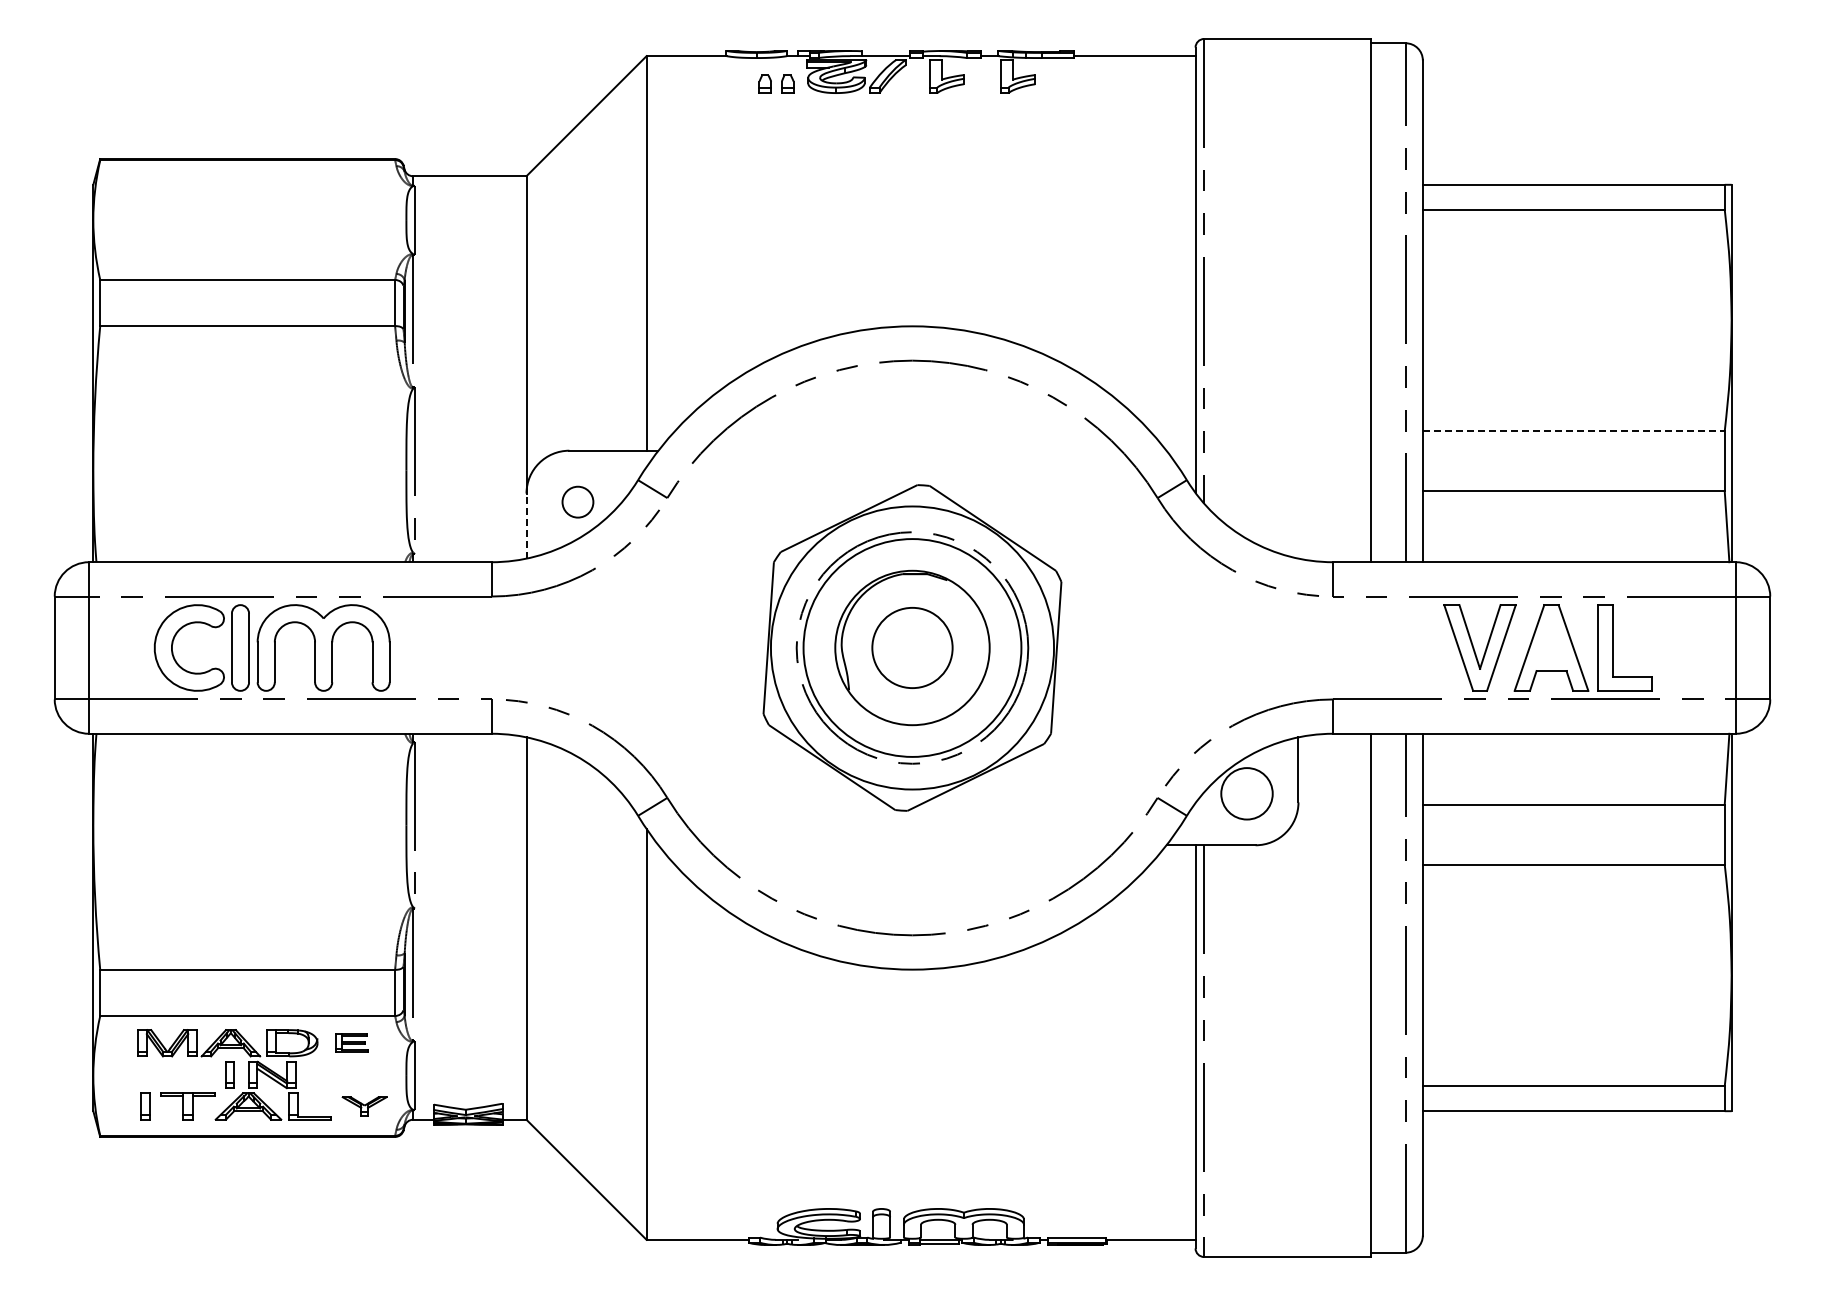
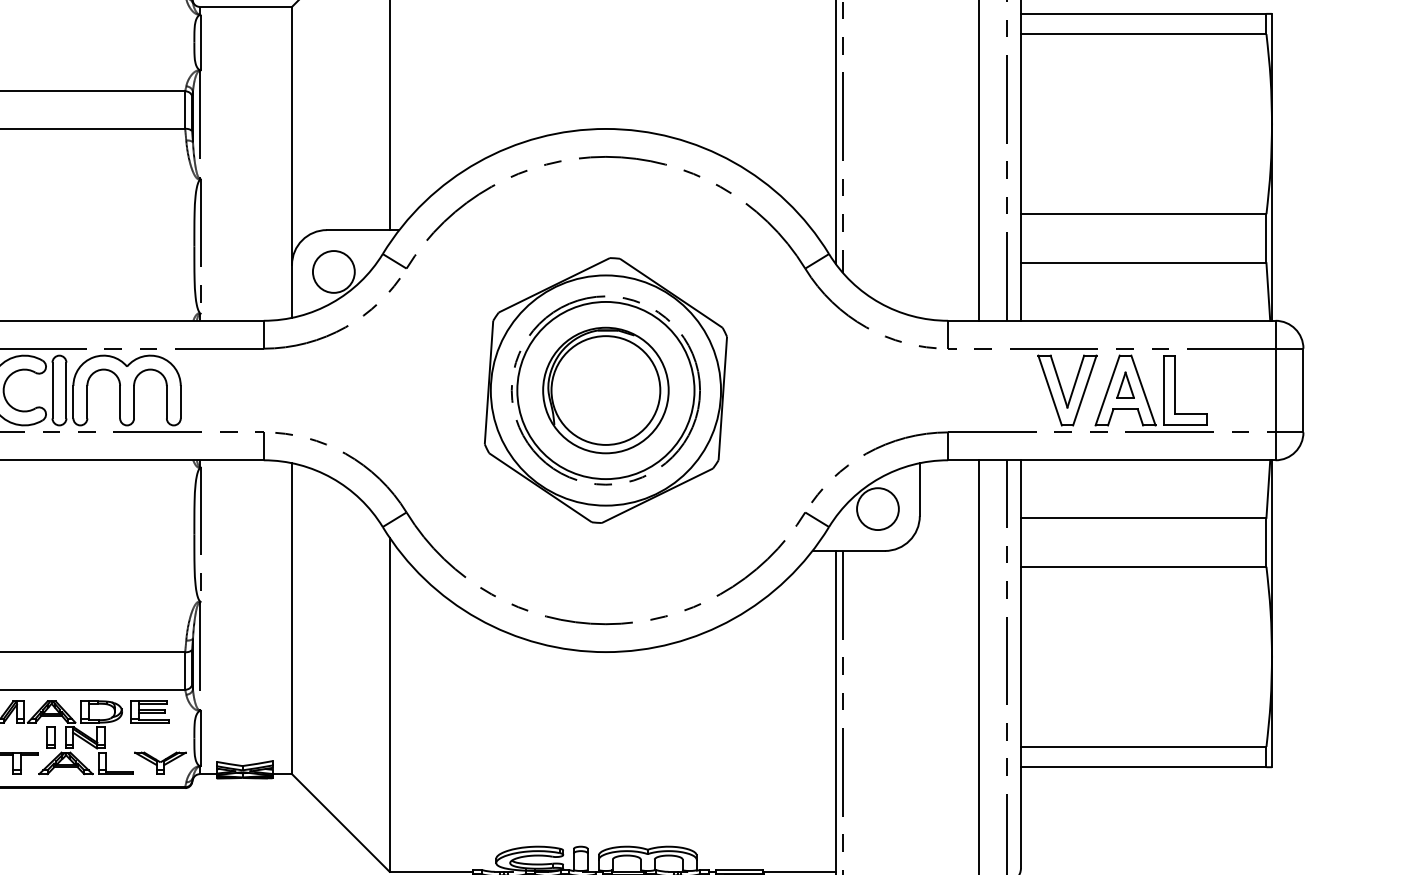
line: (1573, 431) -> (1143, 214), dashed -> solid
circle: (577, 501) -> (333, 271), size x1.67
line: (526, 526) -> (292, 291), dashed -> solid
part: (1551, 641) -> (1125, 385), added
circle: (912, 647) -> (605, 390), size x1.67
part: (351, 1042) -> (149, 711), size x1.43
part: (364, 1106) -> (160, 763), size x1.43

